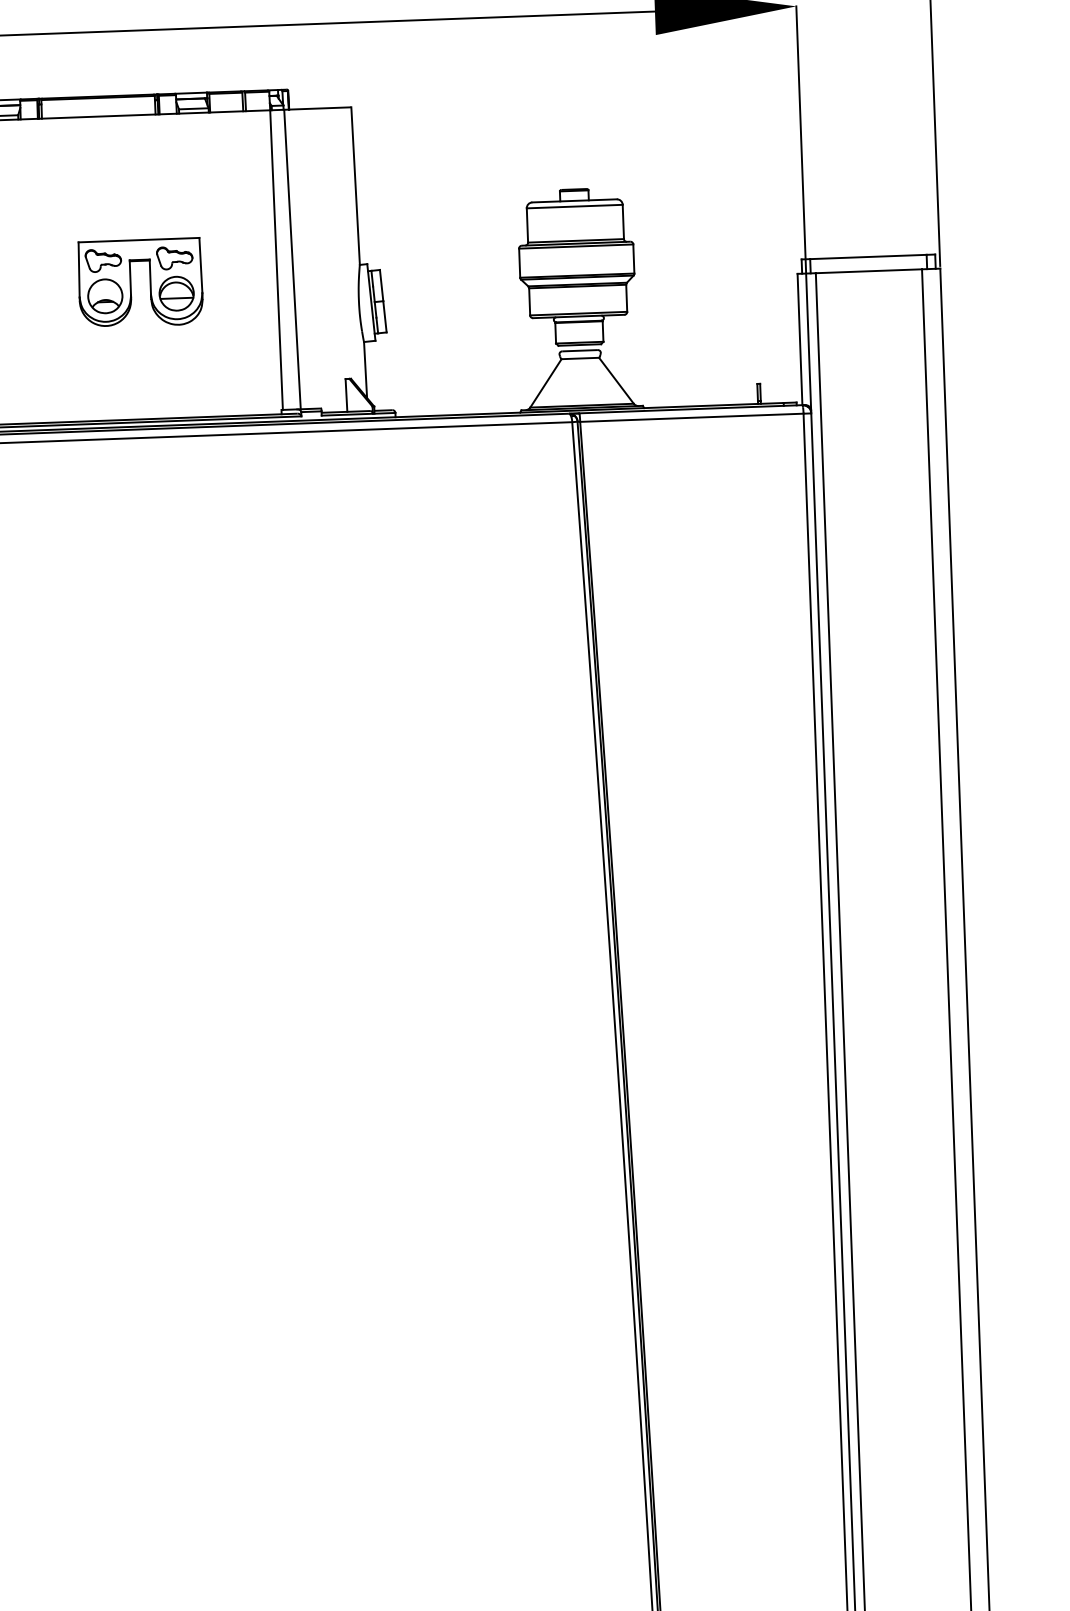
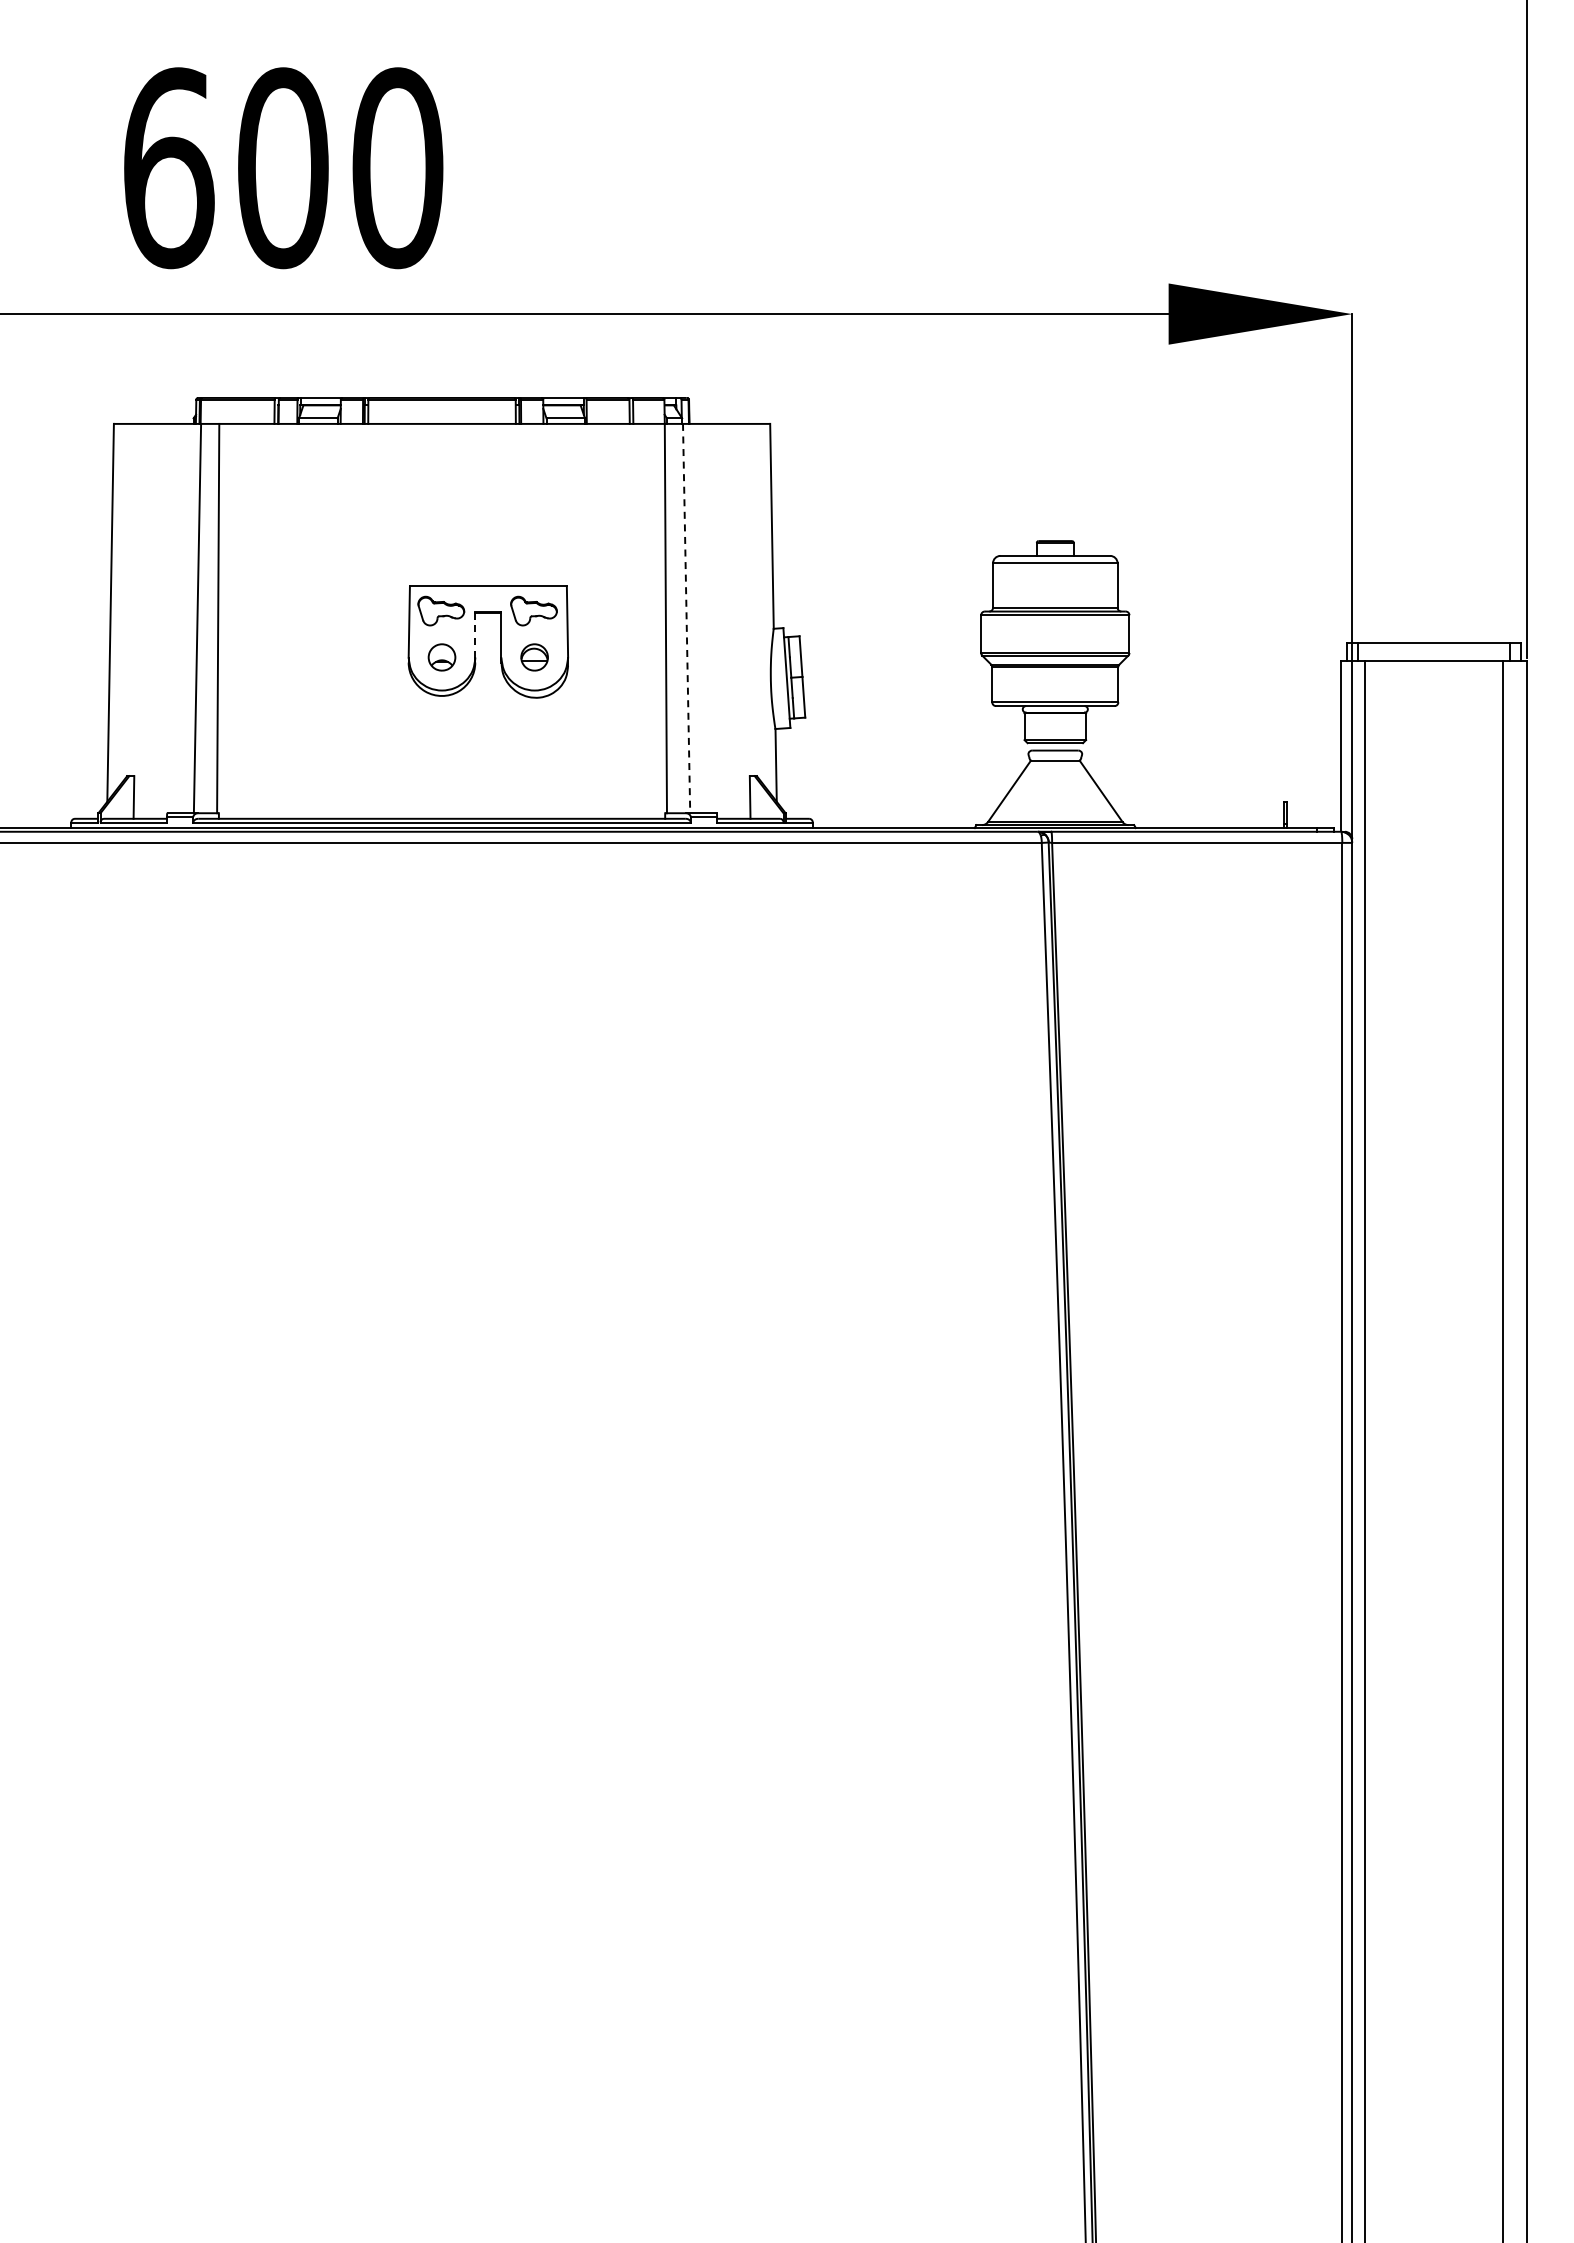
line: (292, 259) -> (686, 618), solid -> dashed
line: (130, 277) -> (475, 634), solid -> dashed
part: (176, 293) -> (534, 657), size x0.6
part: (104, 296) -> (441, 657), size x0.6

